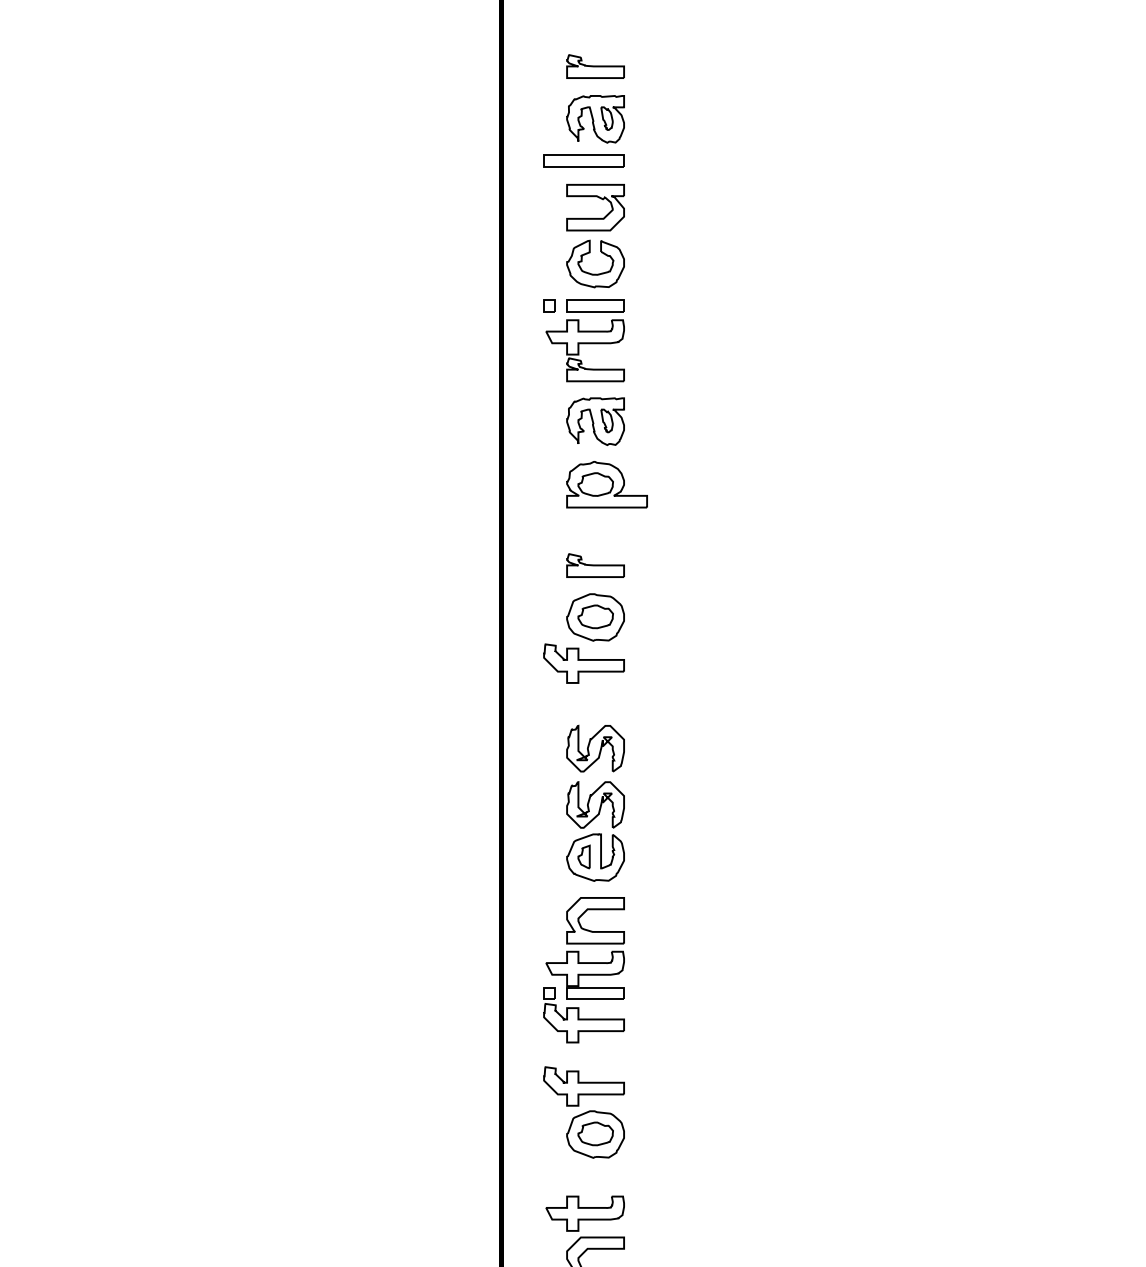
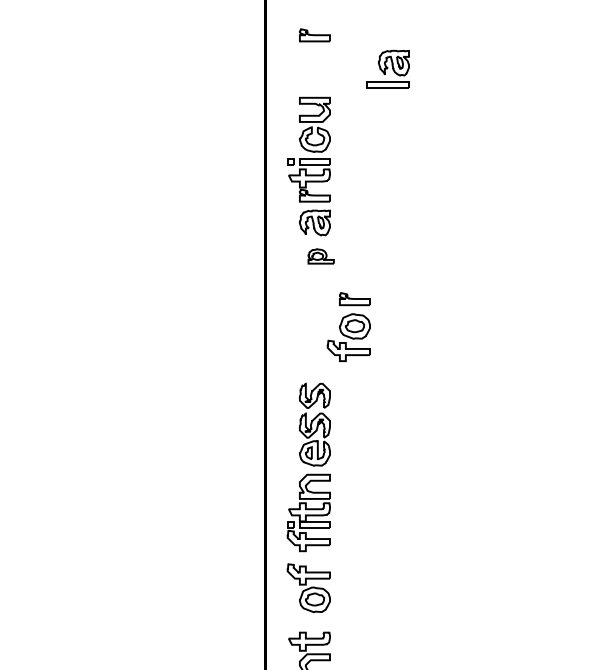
part: (583, 131) -> (387, 69), moved
part: (607, 485) -> (321, 256), size x0.6
part: (583, 617) -> (348, 326), moved

